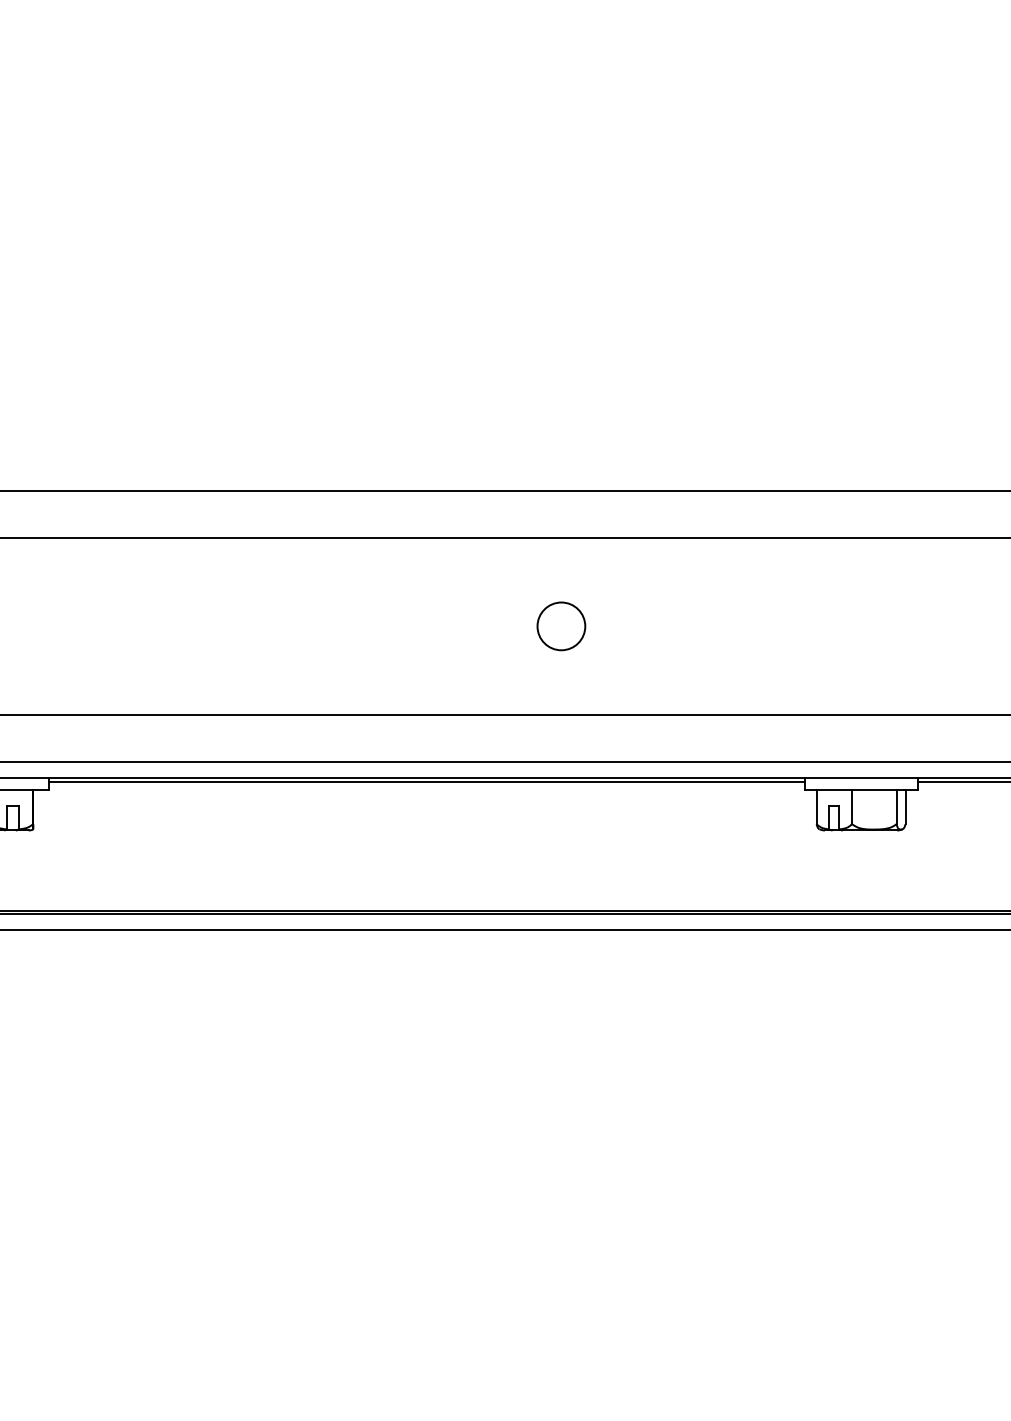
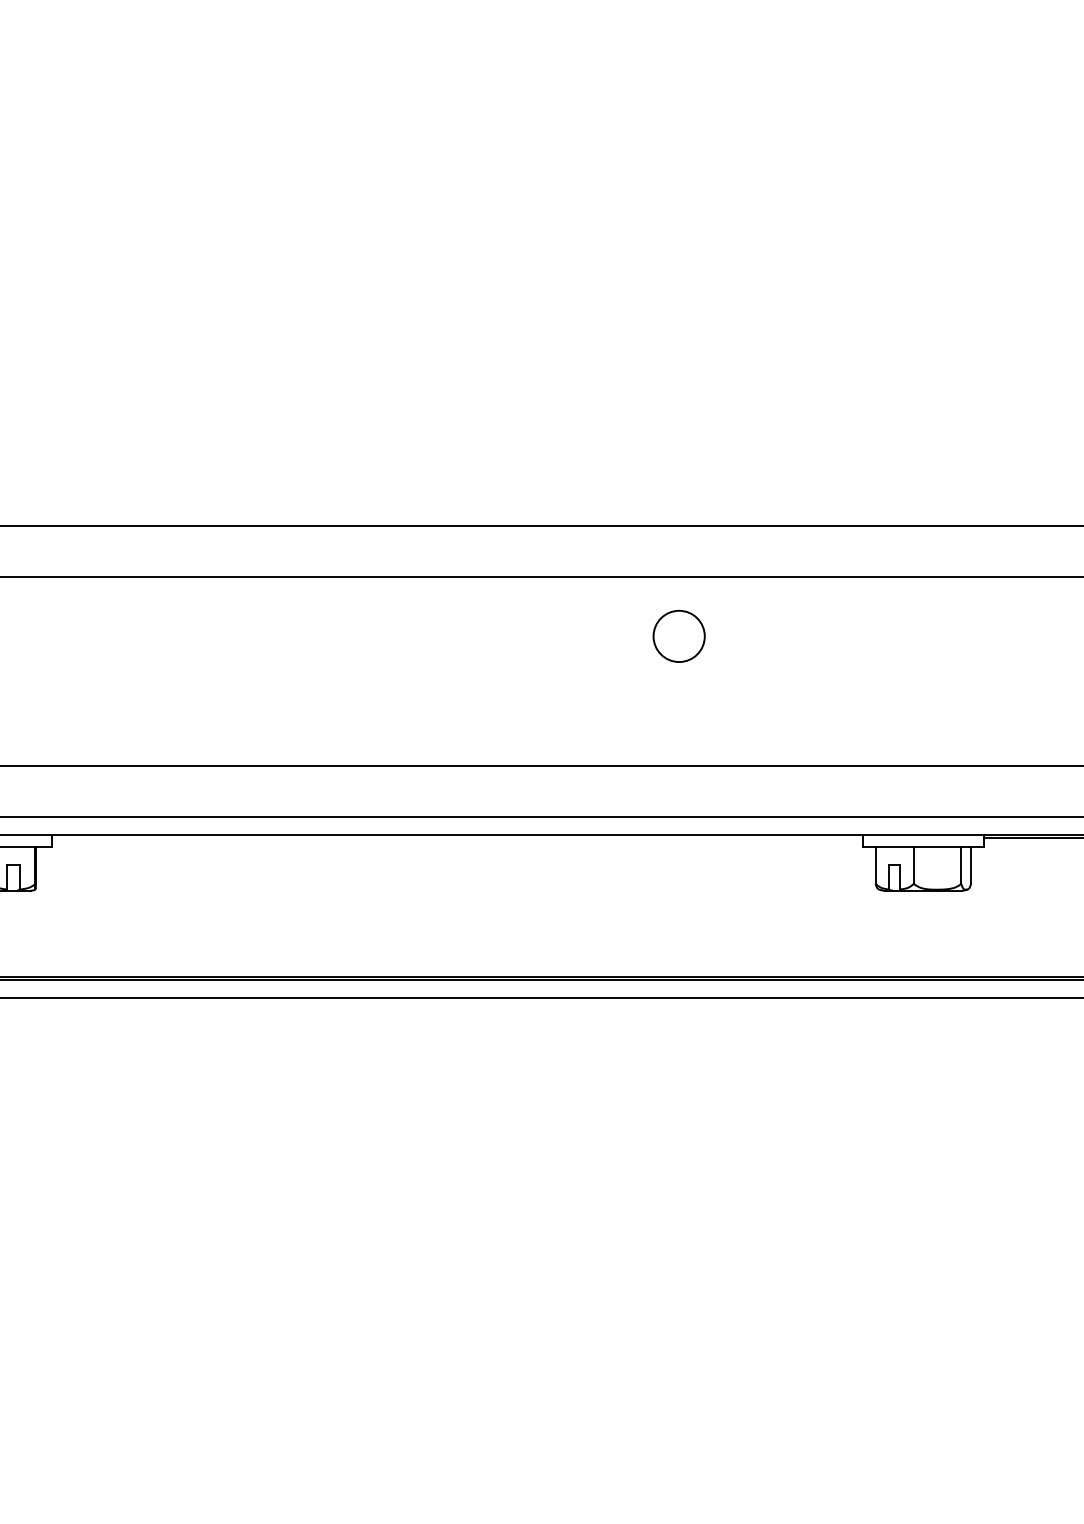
circle: (561, 626) -> (679, 636), moved
line: (426, 781) -> (457, 838), removed

